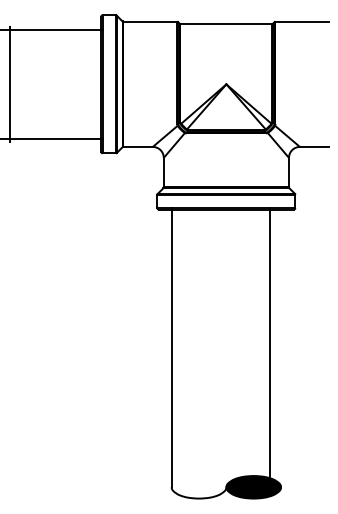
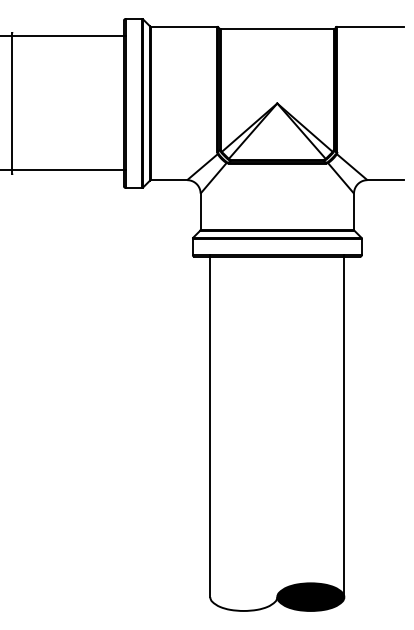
line: (270, 347) -> (344, 425), moved

